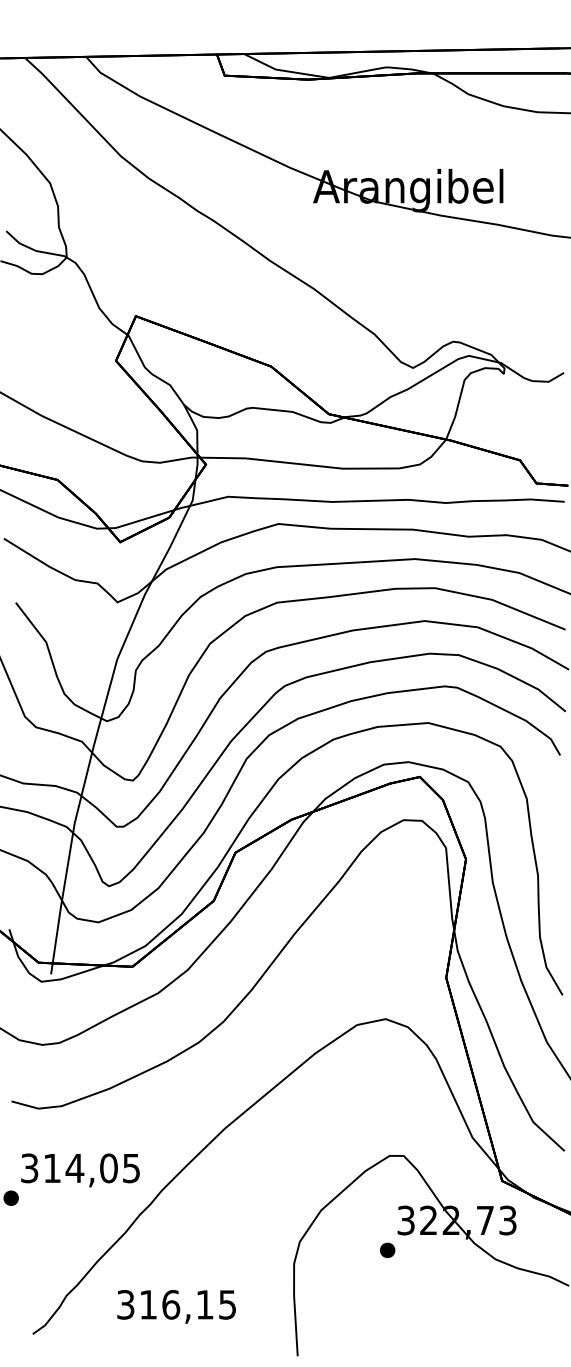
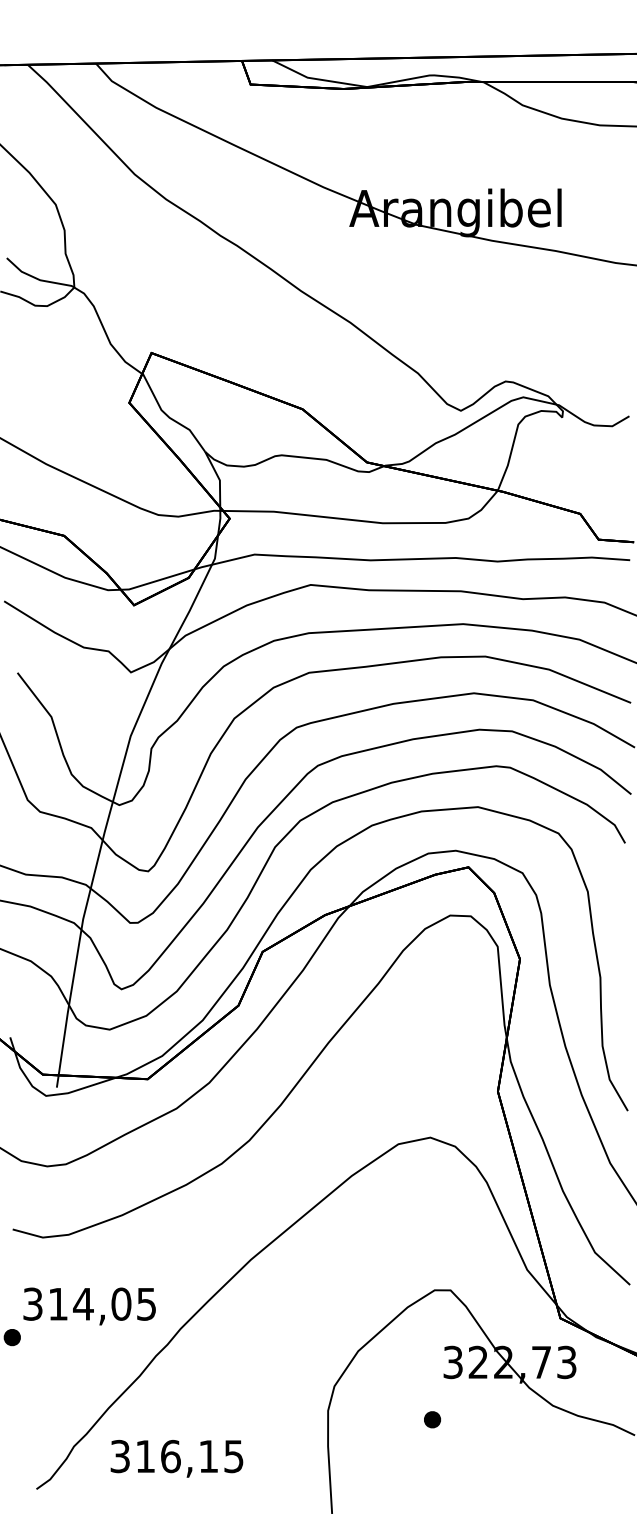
part: (387, 1250) -> (432, 1419), moved
text: (176, 1306) -> (176, 1458), moved

